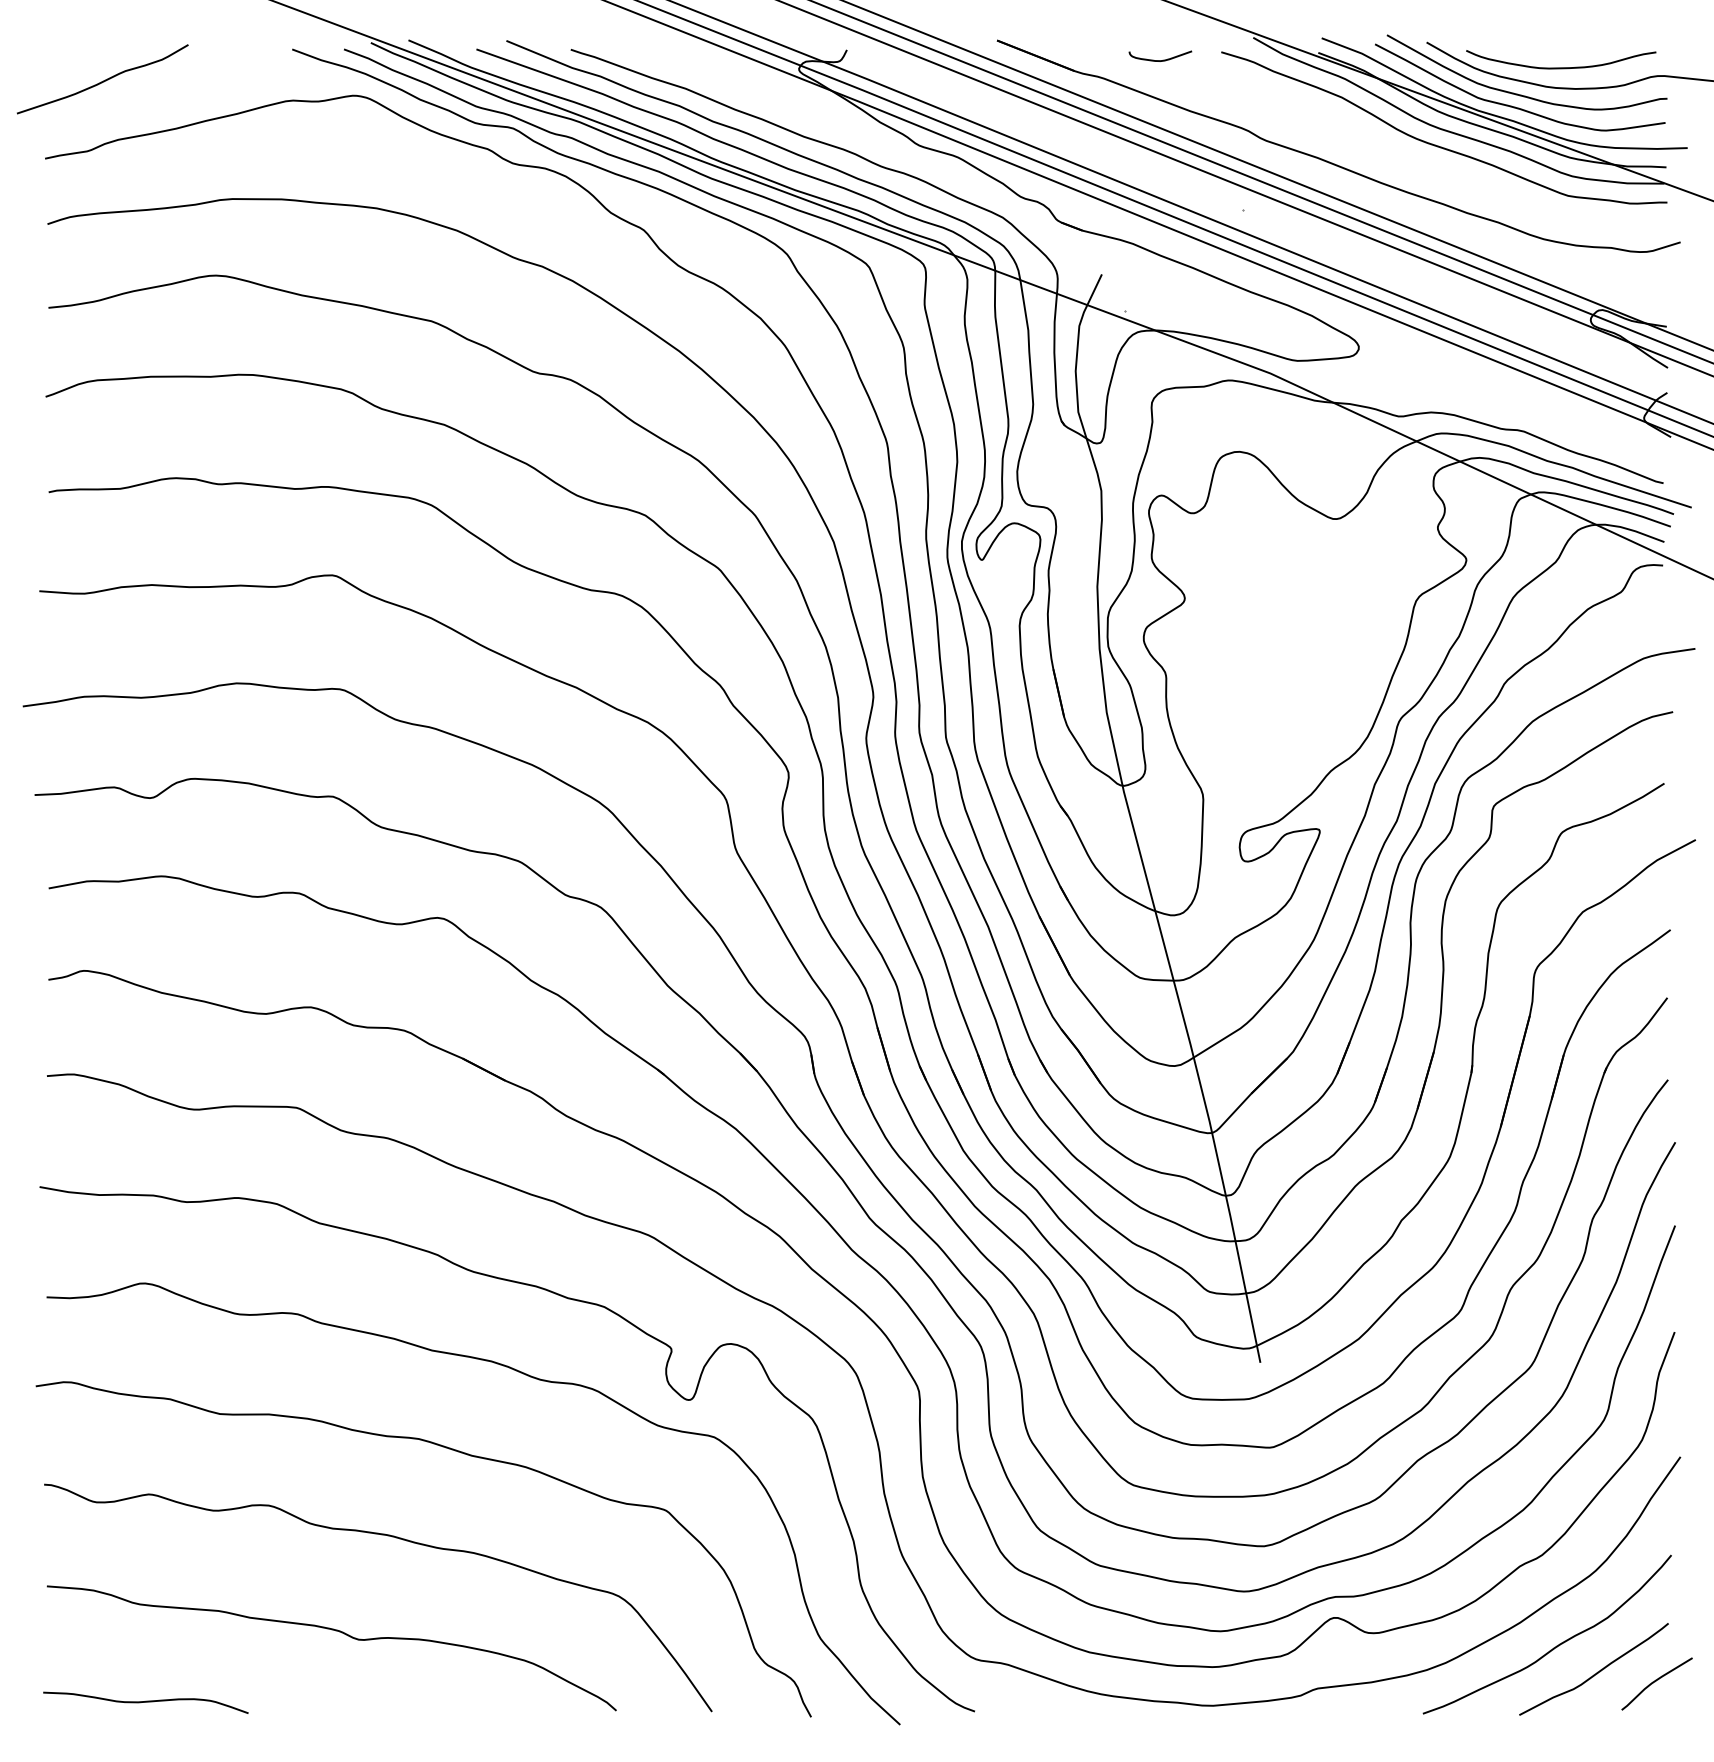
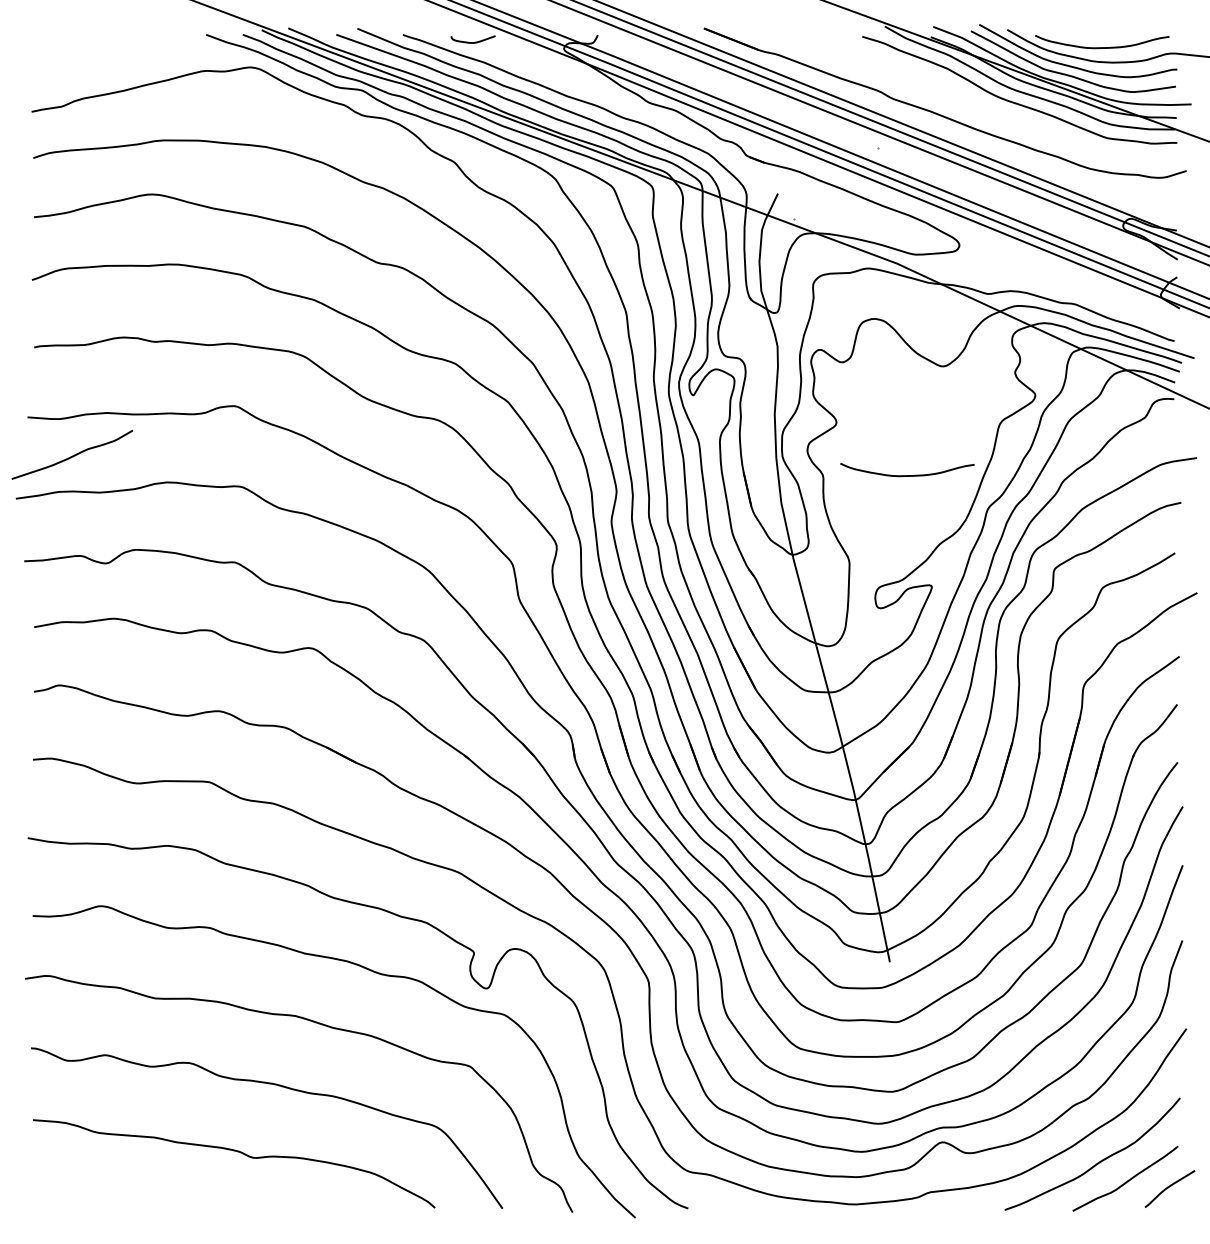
curve: (1163, 59) -> (475, 41), moved
curve: (103, 80) -> (72, 455), moved
curve: (1285, 673) -> (907, 475), added
curve: (145, 1702) -> (102, 1202), removed

